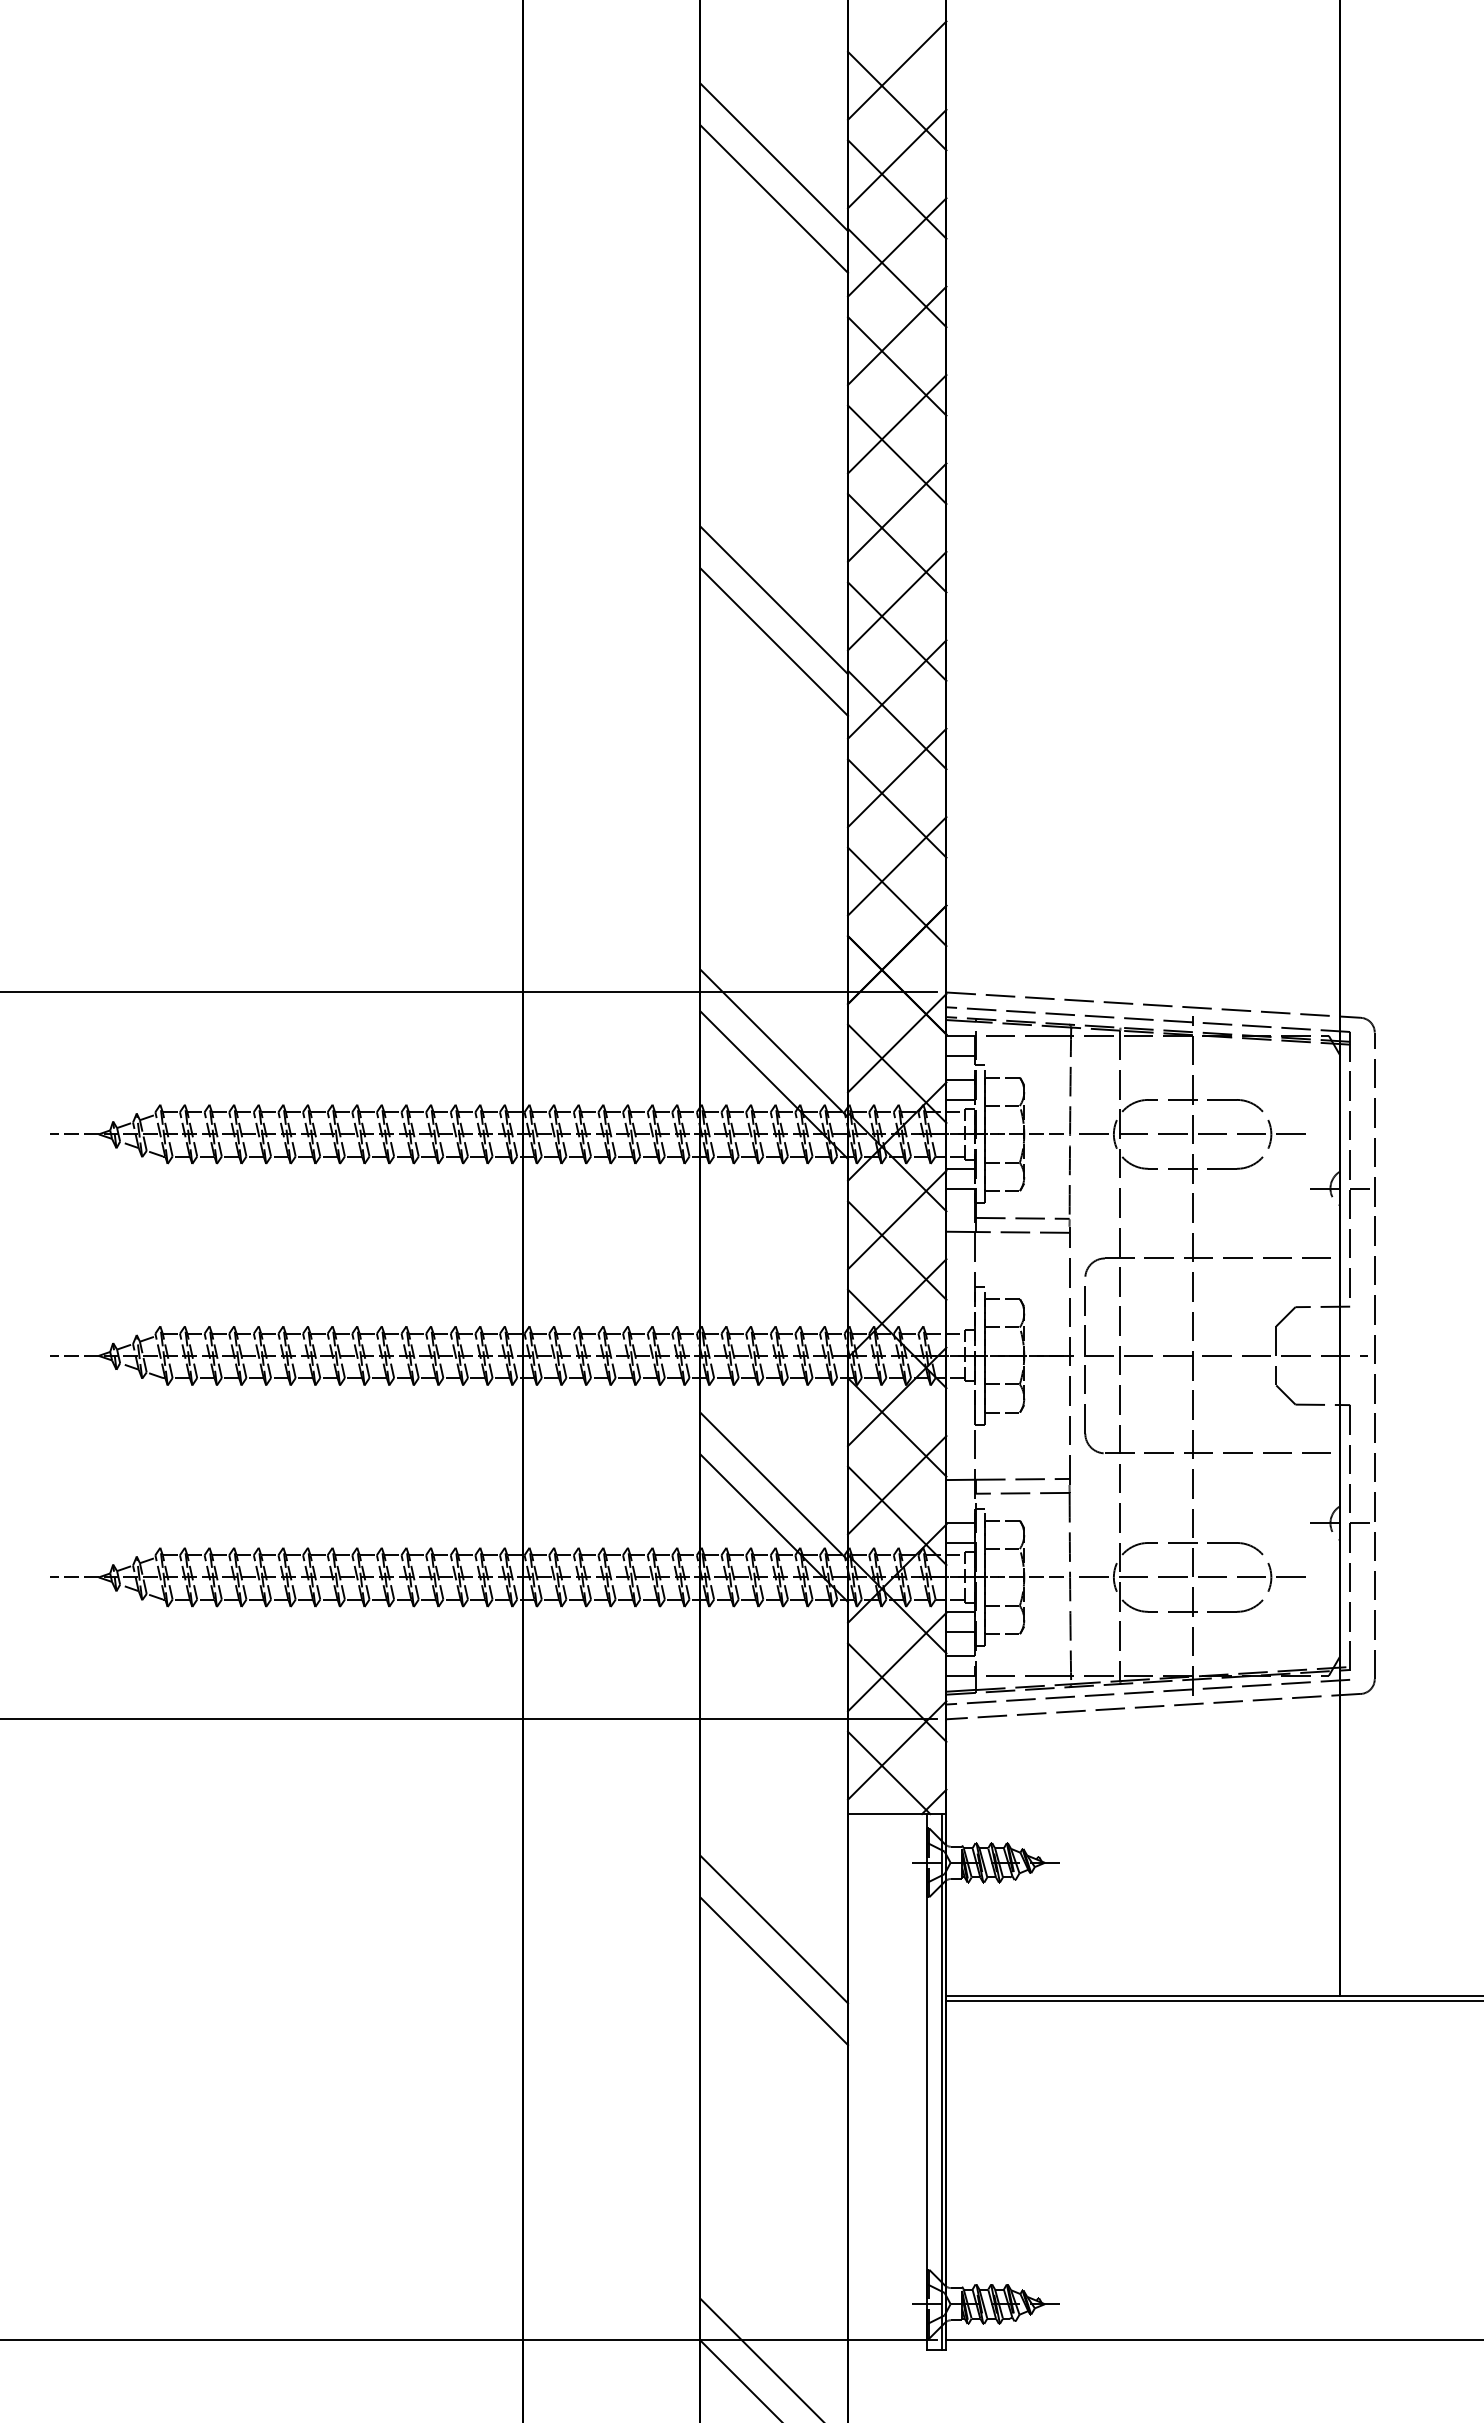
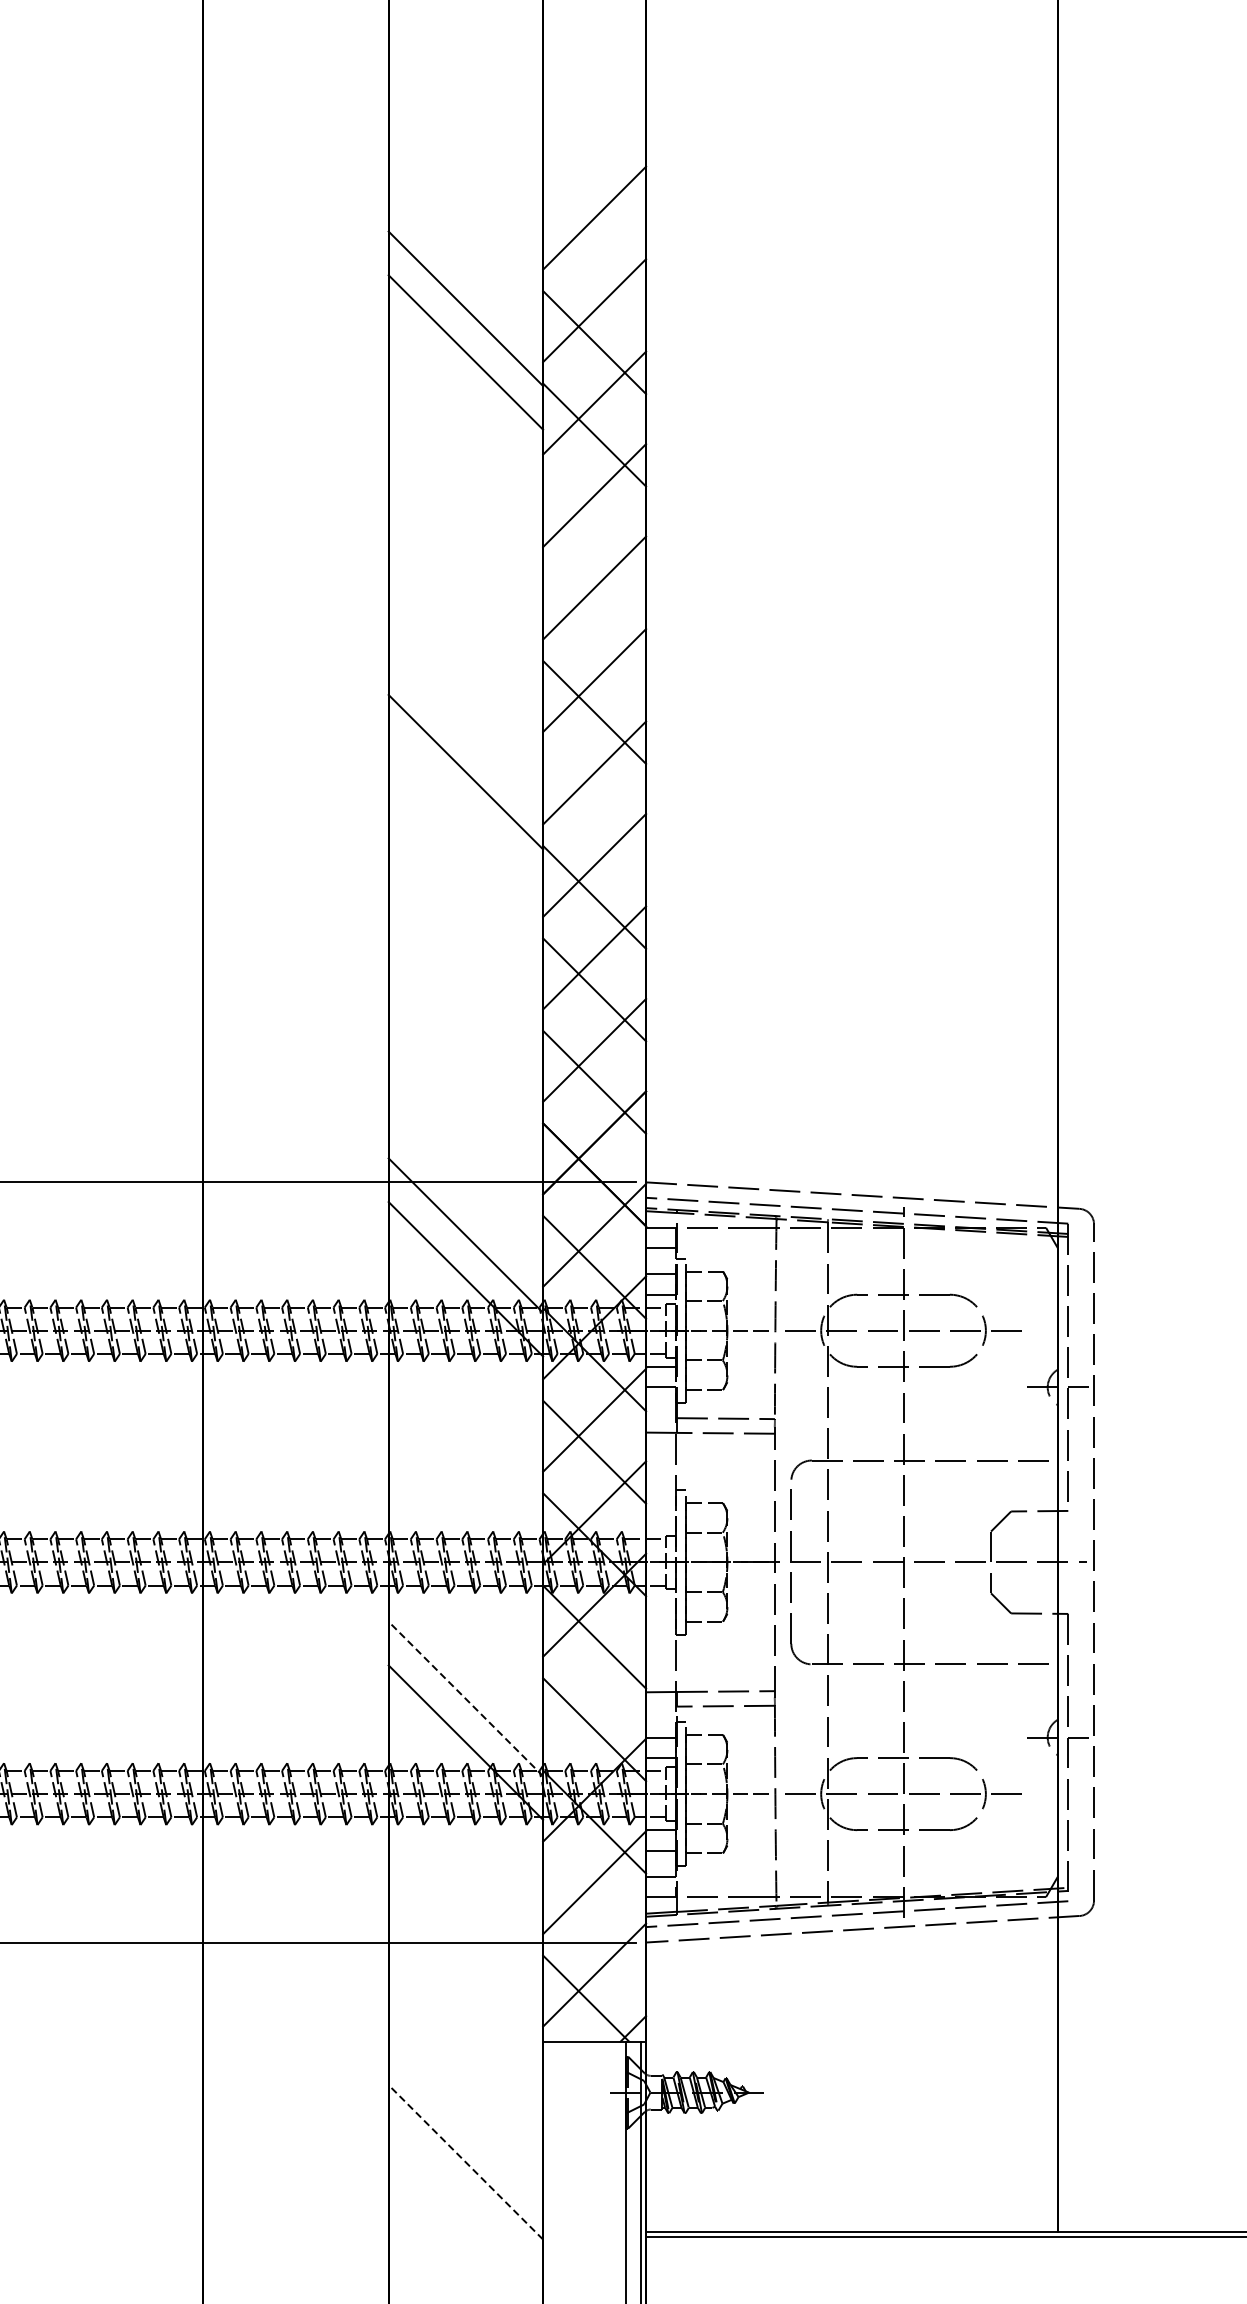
line: (897, 100) -> (594, 249), removed
line: (897, 366) -> (594, 527), removed
line: (897, 454) -> (594, 619), removed
line: (897, 631) -> (594, 804), removed
line: (774, 641) -> (466, 815), removed
line: (897, 1485) -> (594, 1698), removed
line: (773, 1486) -> (465, 1699), solid -> dashed
line: (897, 1692) -> (594, 1914), removed
line: (773, 1929) -> (465, 2162), solid -> dashed
line: (774, 1971) -> (466, 2206), removed

